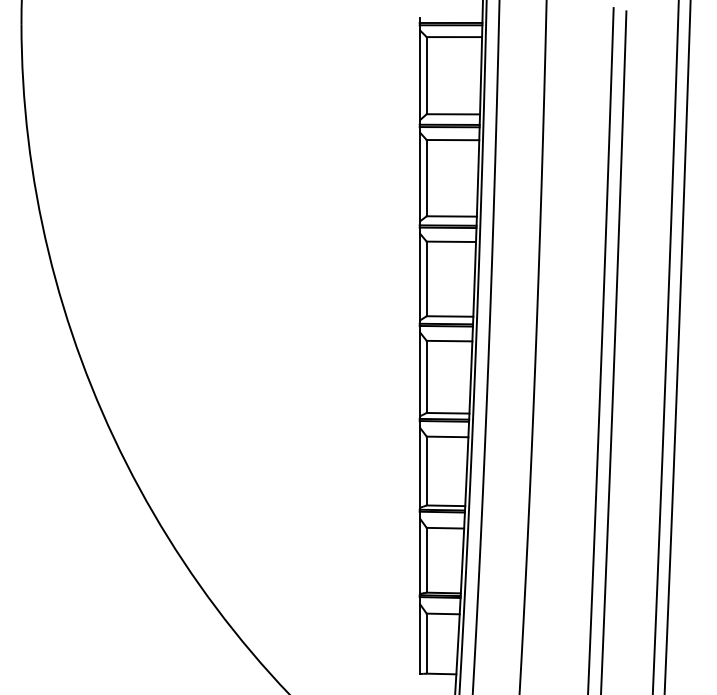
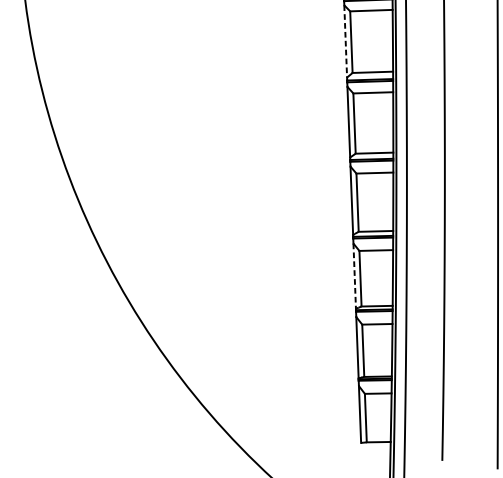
line: (419, 176) -> (345, 41), solid -> dashed
line: (419, 468) -> (354, 276), solid -> dashed

